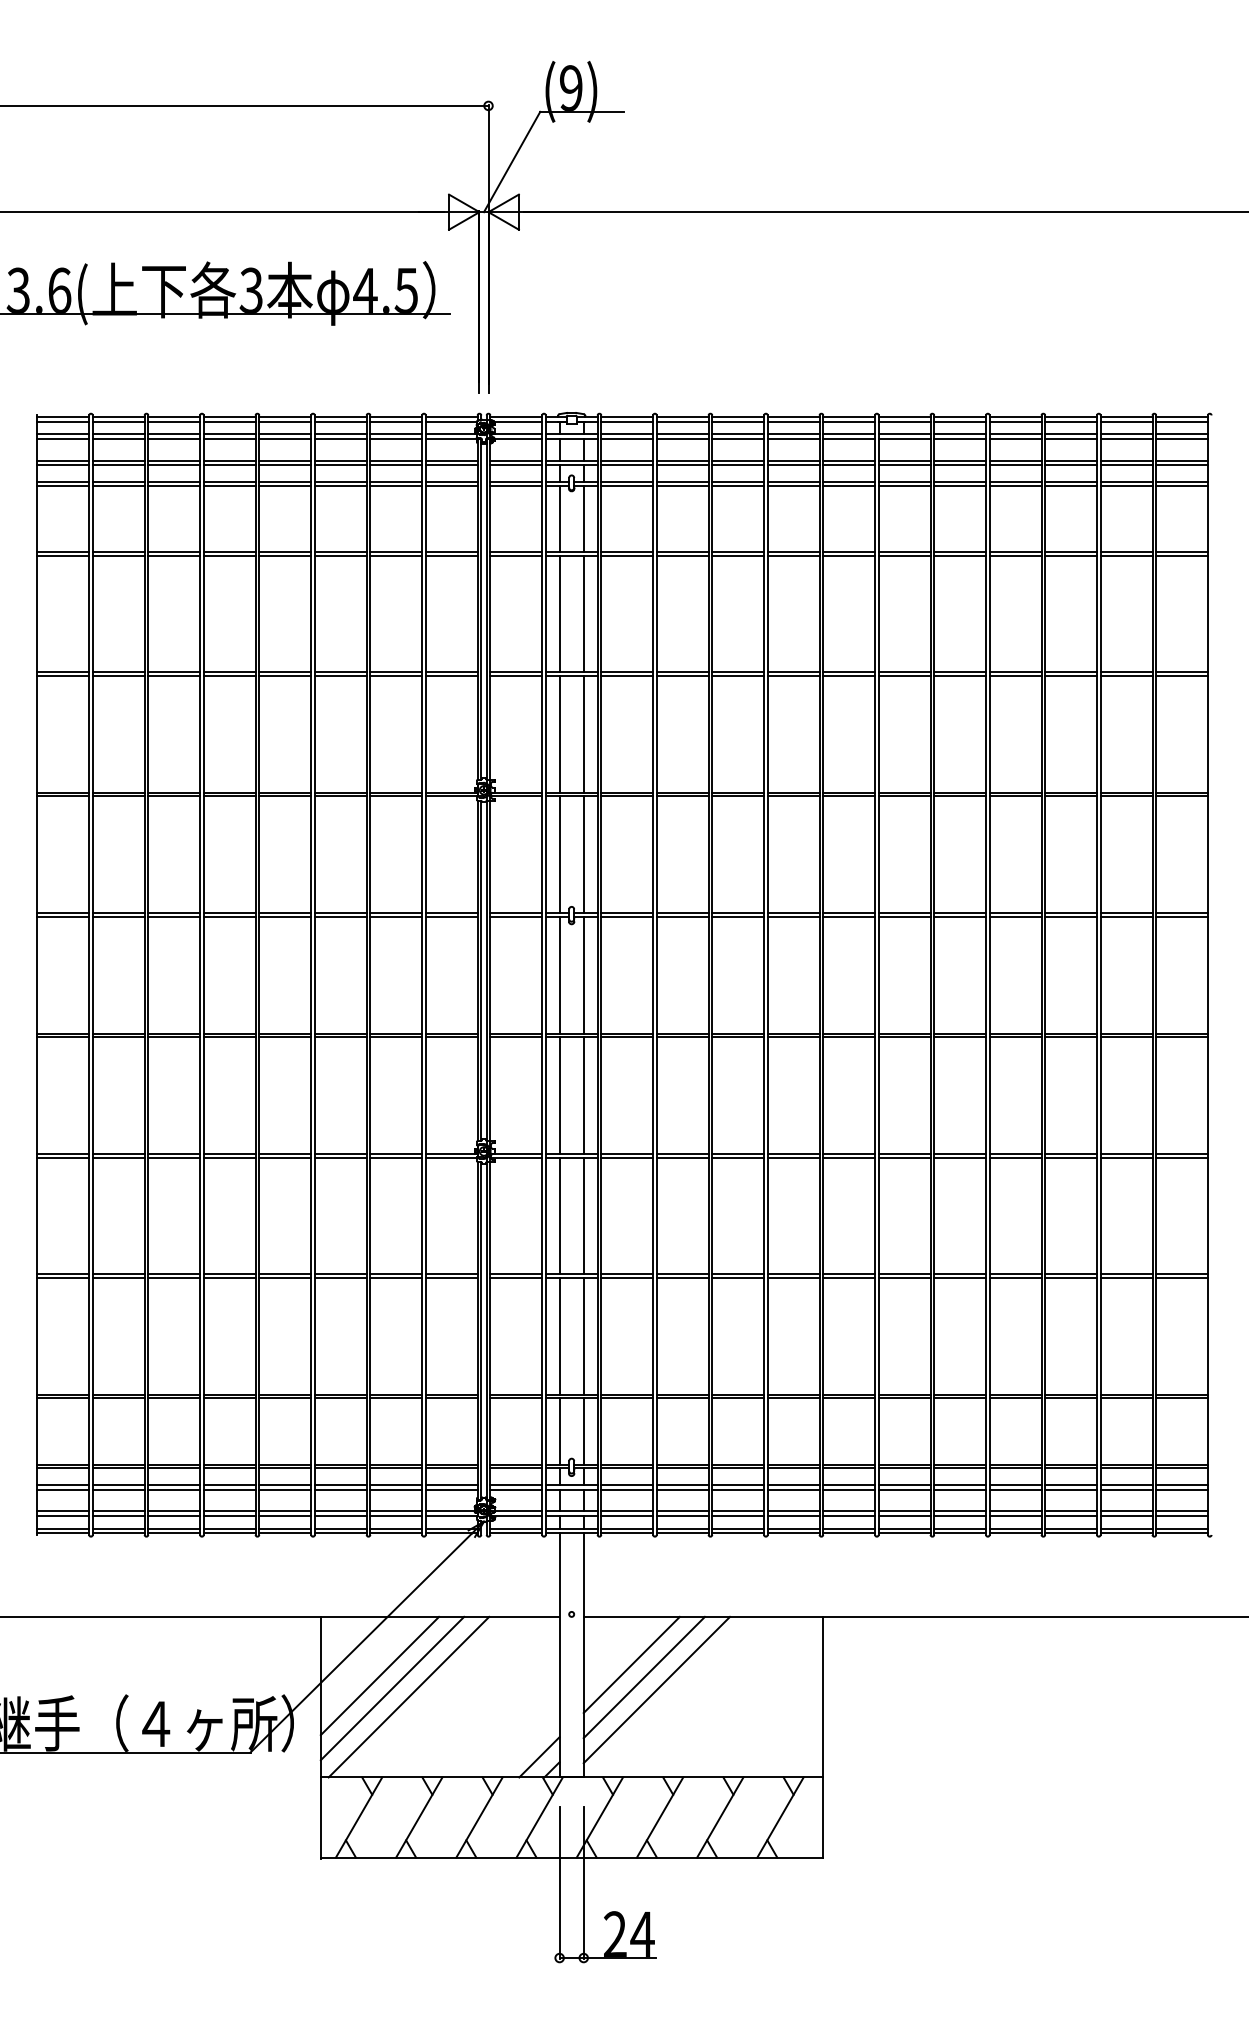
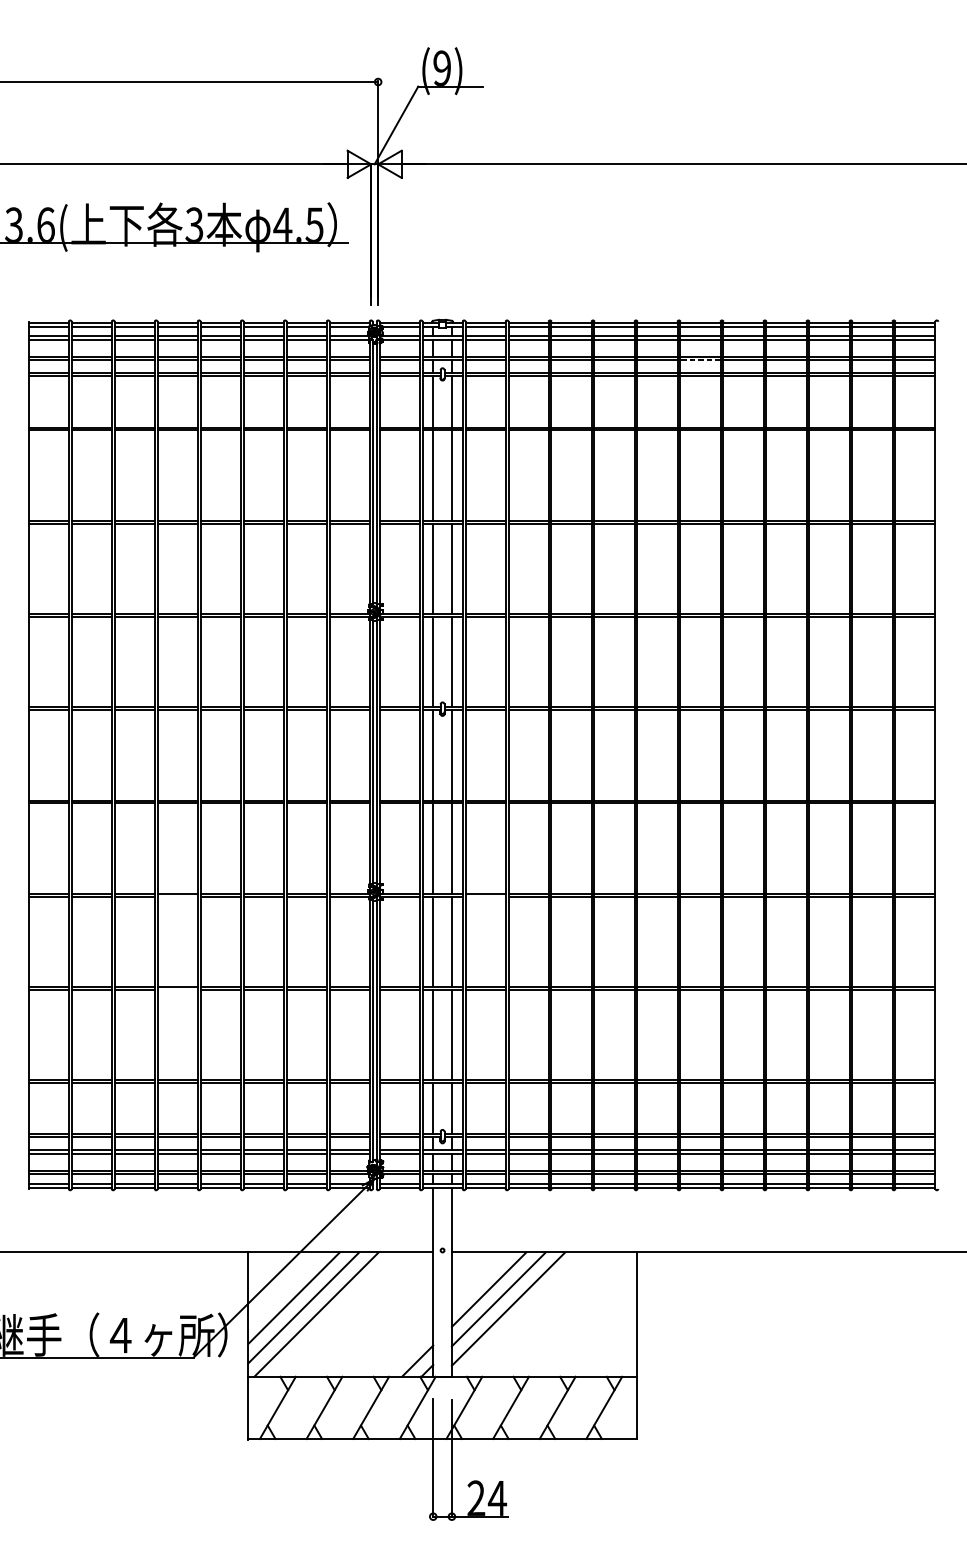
line: (904, 465) -> (700, 360), solid -> dashed
line: (229, 1157) -> (177, 896), removed
line: (627, 1157) -> (485, 896), removed
line: (229, 1277) -> (177, 989), removed

